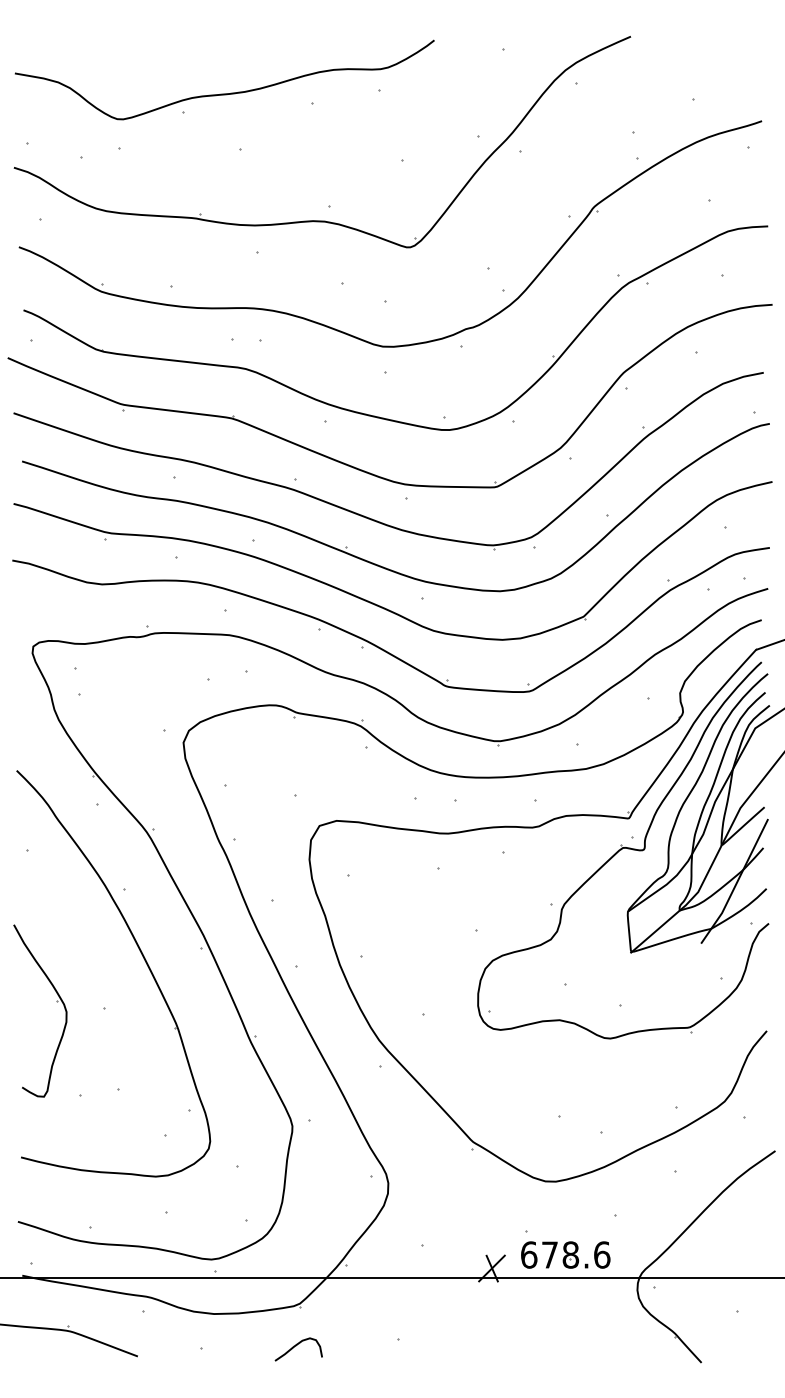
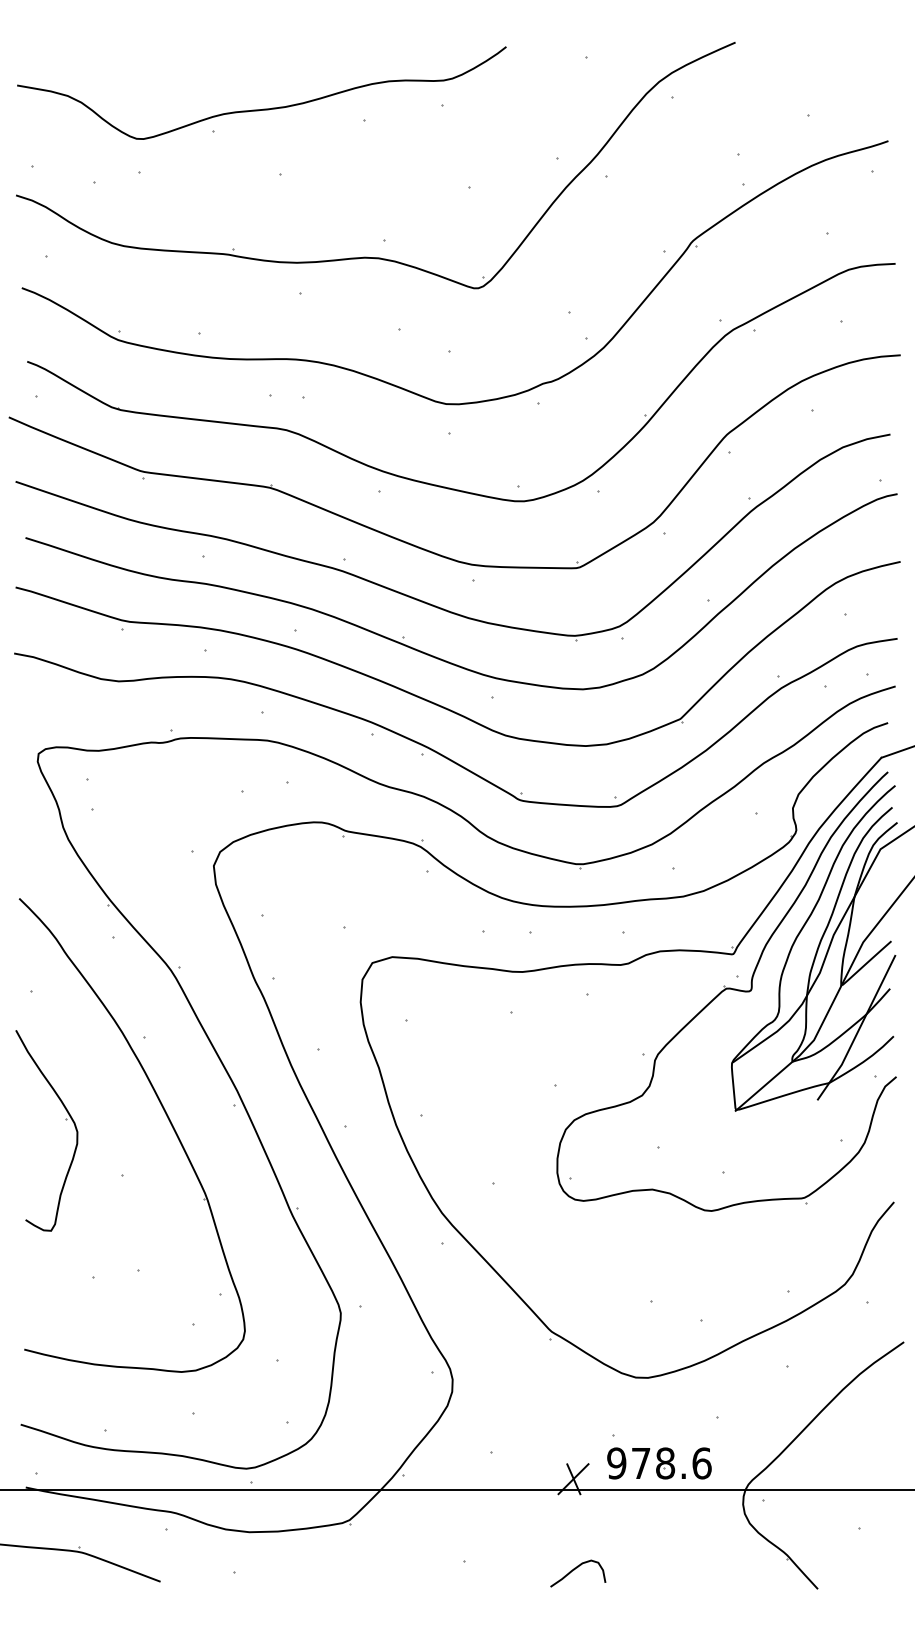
part: (56, 1001) -> (65, 1119), moved
text: (528, 1255) -> (616, 1463), 678.6 -> 978.6
curve: (296, 1345) -> (575, 1569), moved

